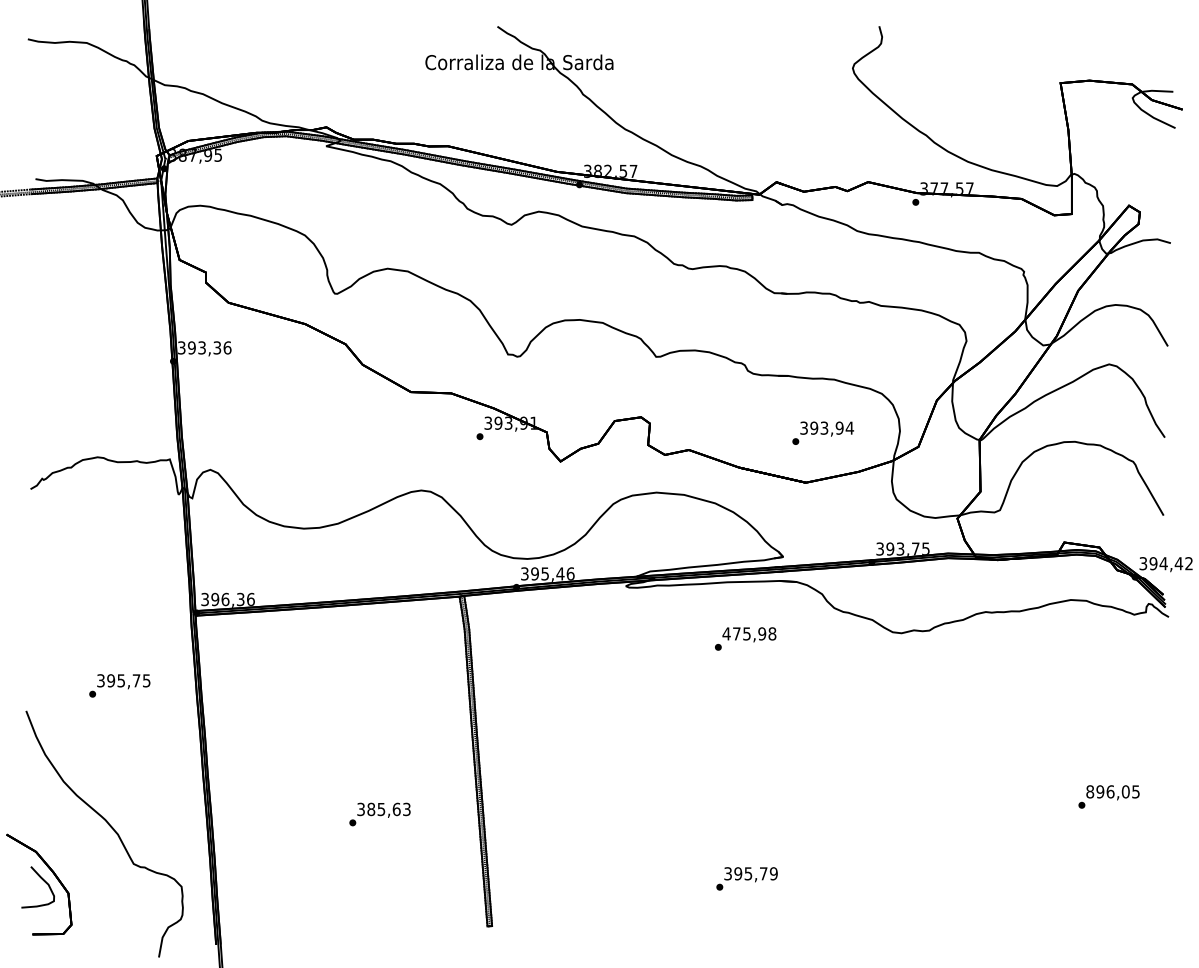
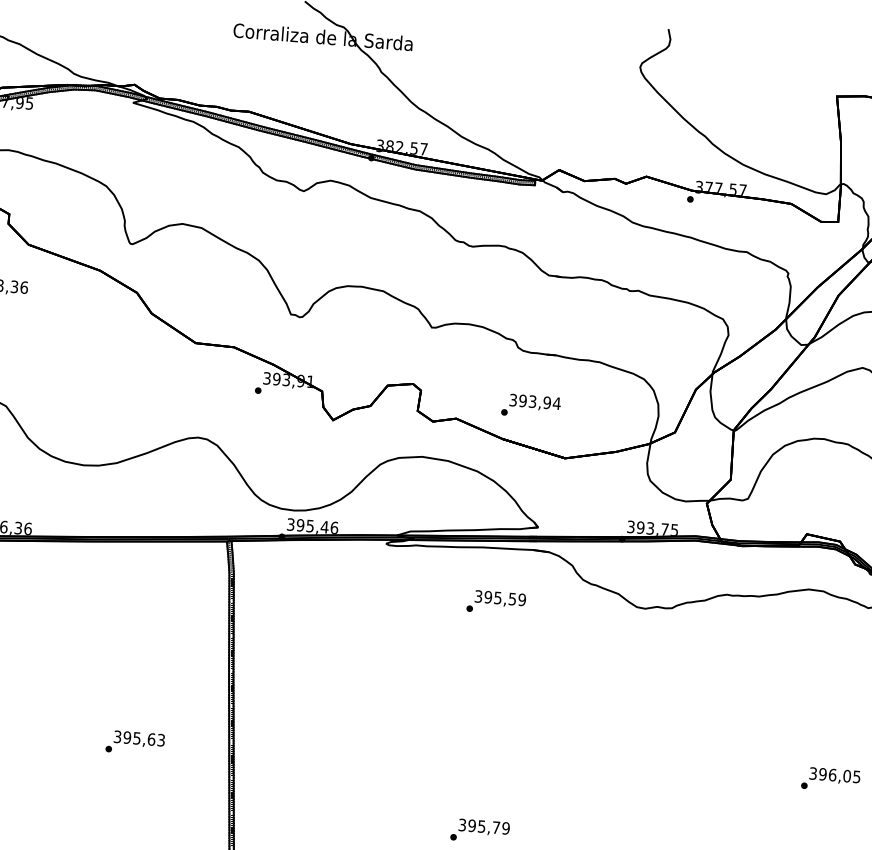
text: (822, 432) -> (530, 405), moved
text: (749, 633) -> (500, 597), 475,98 -> 395,59
text: (1090, 791) -> (813, 773), 896,05 -> 396,05
text: (371, 809) -> (127, 737), 385,63 -> 395,63

